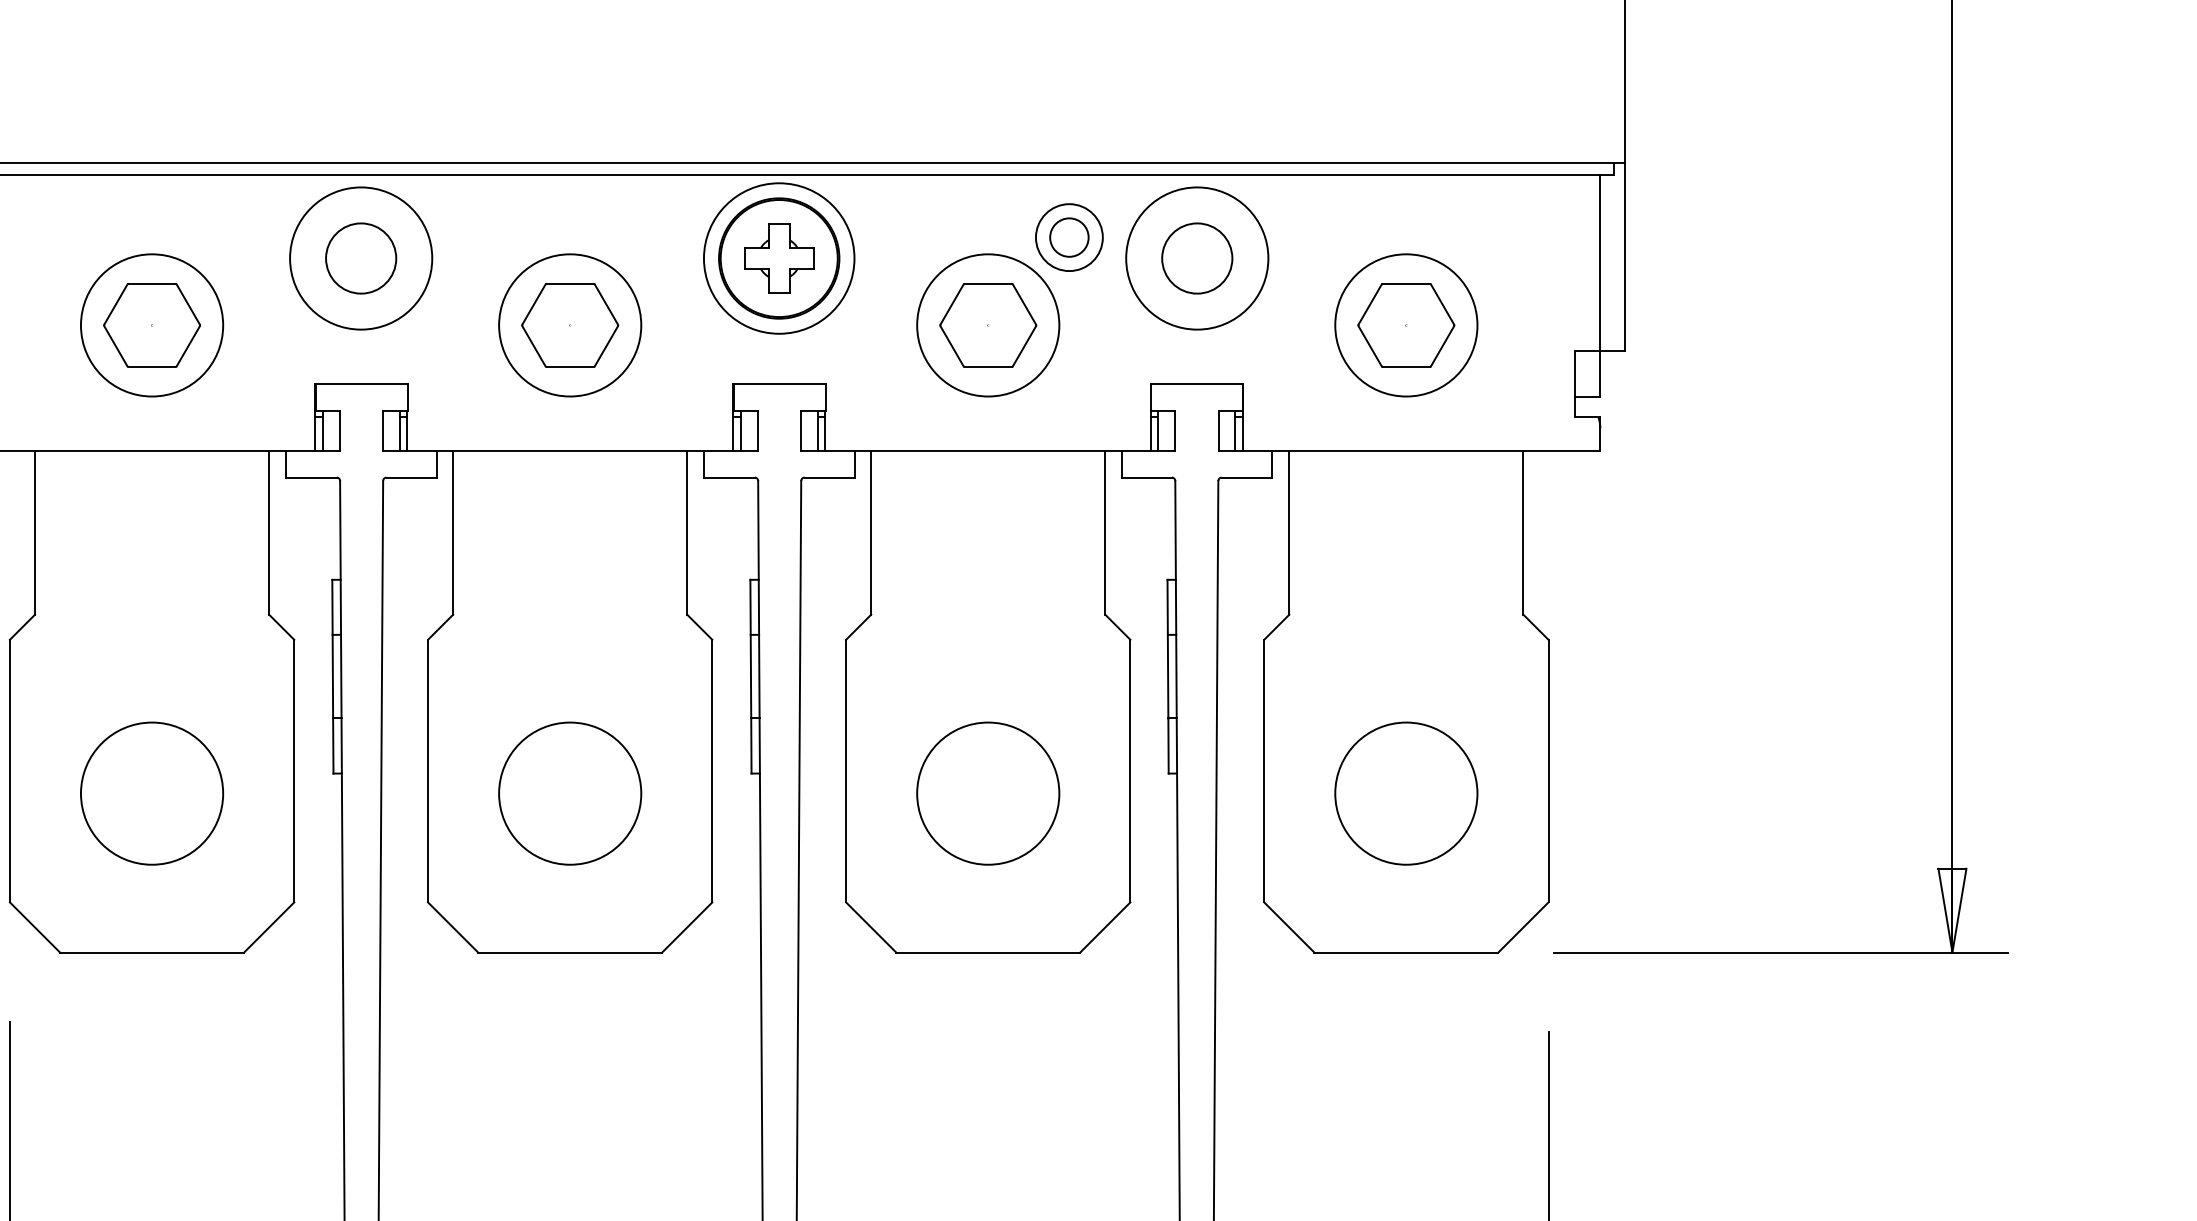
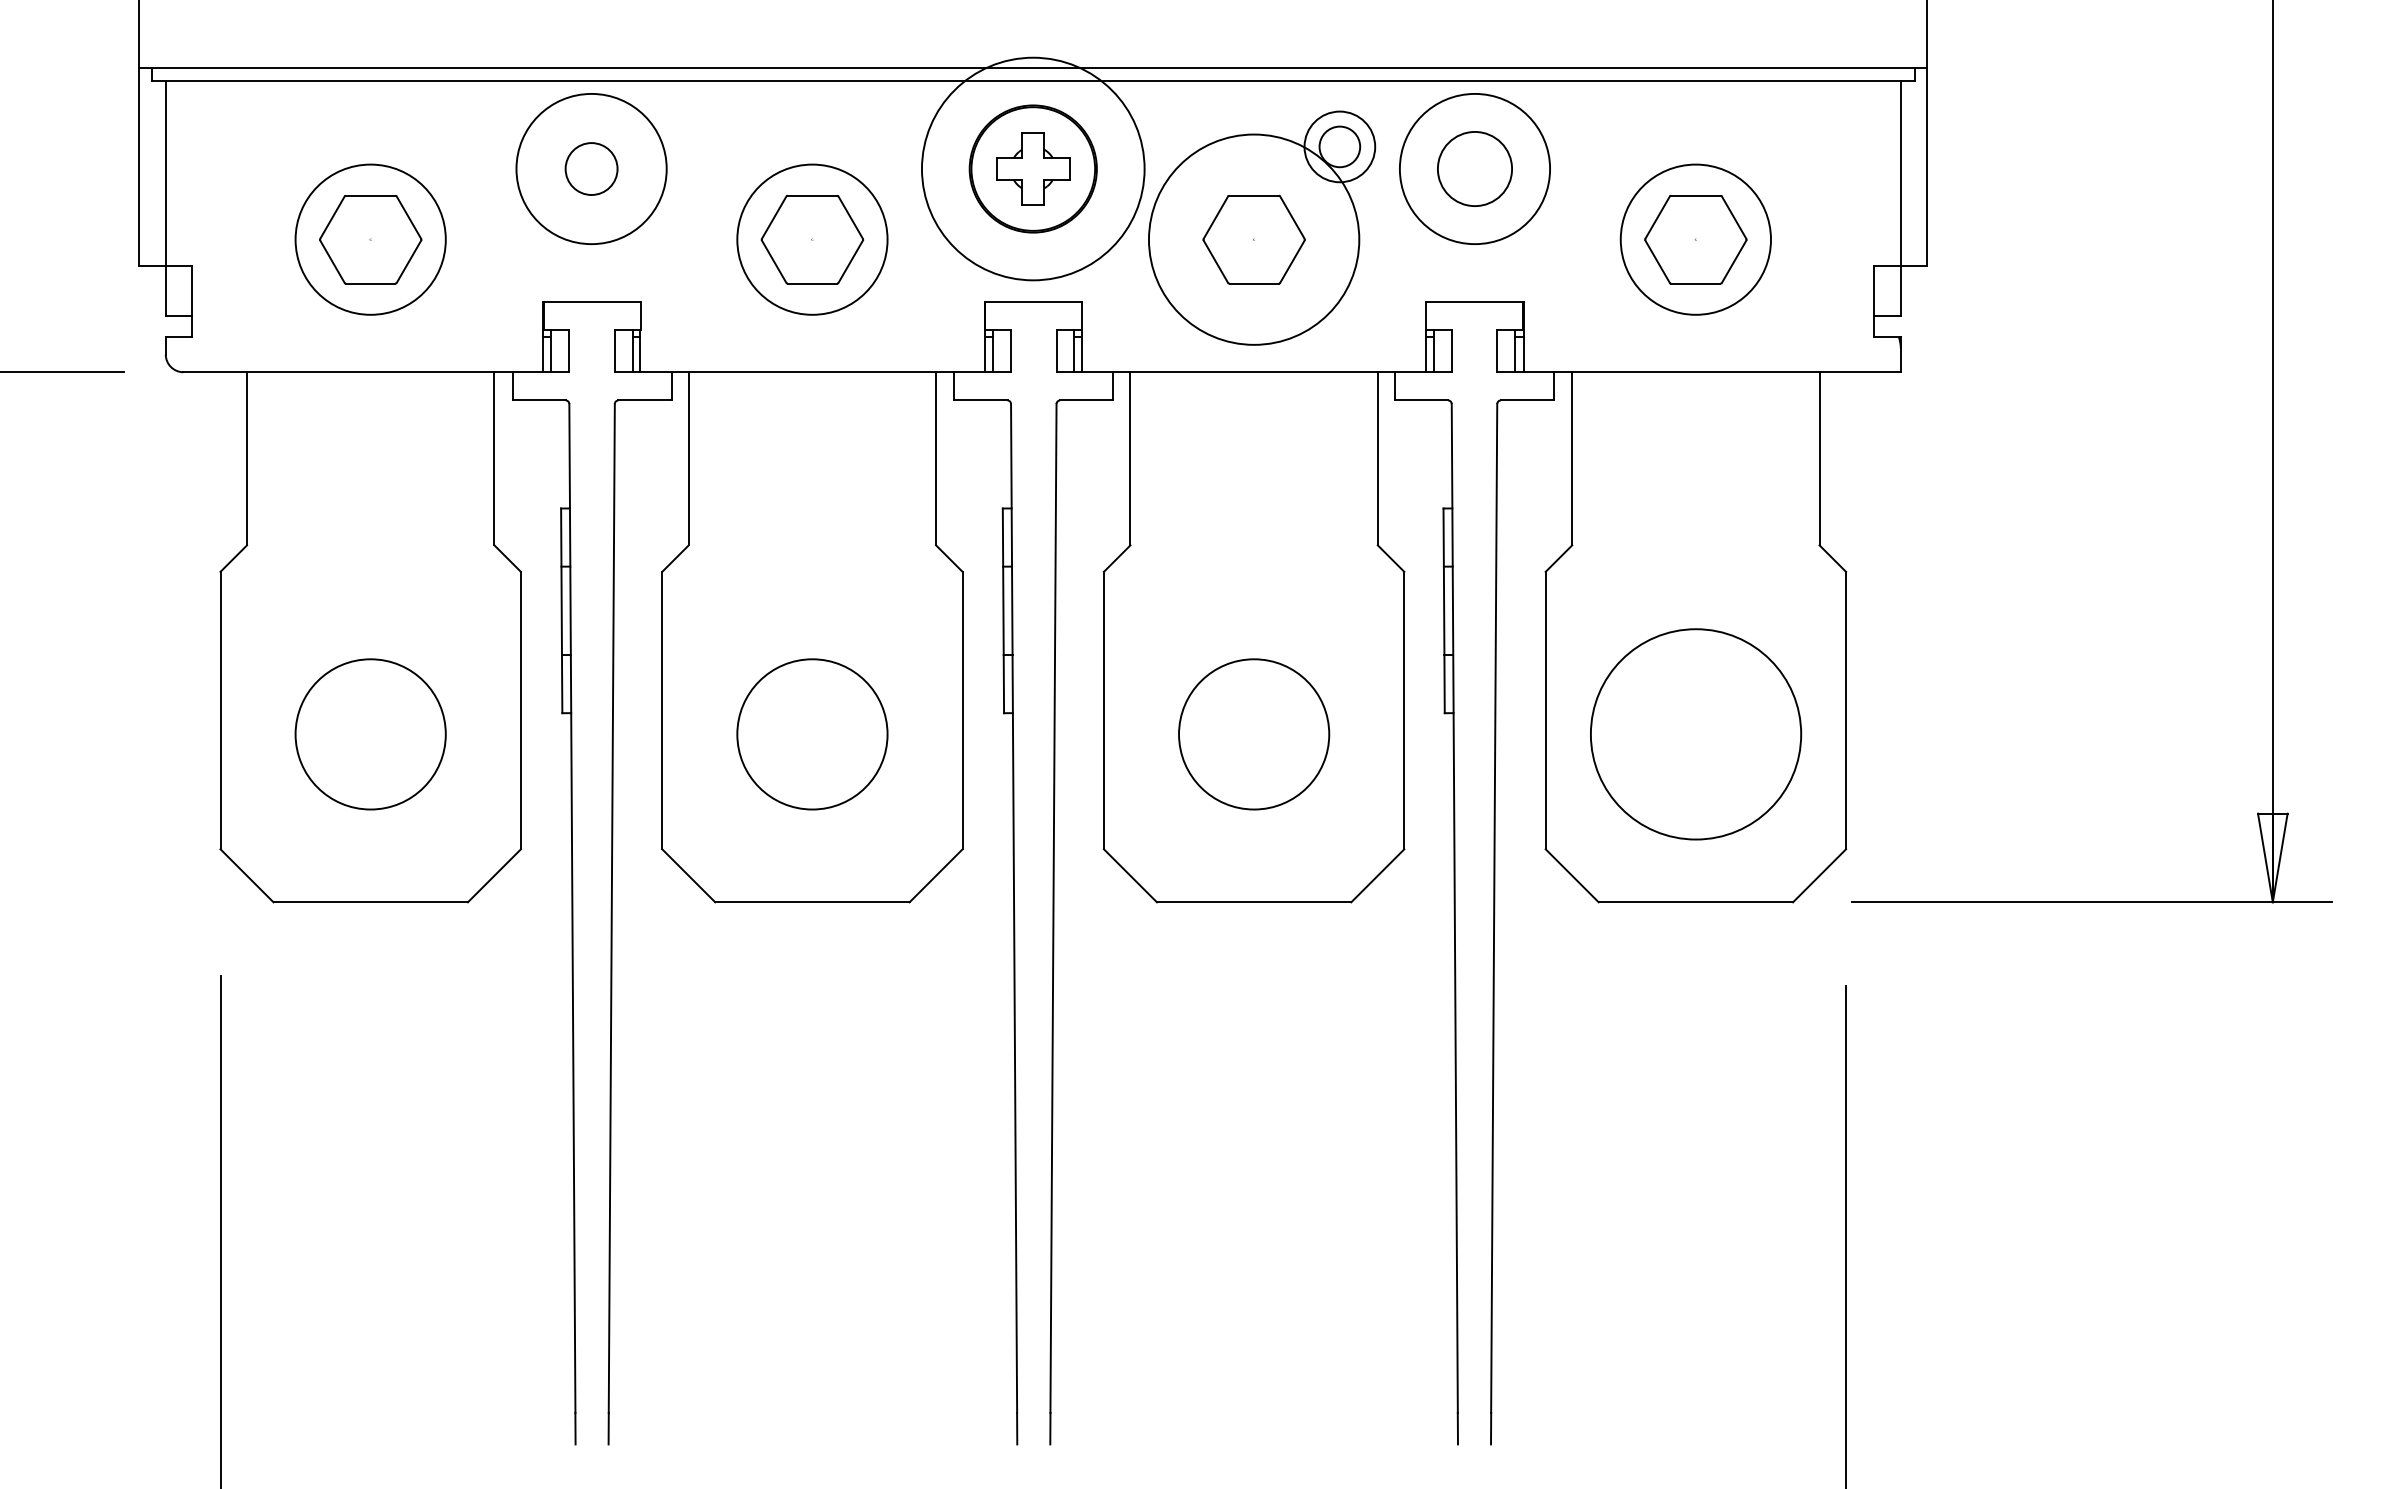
circle: (361, 258) -> (591, 168), size x0.7
circle: (778, 258) -> (1032, 168), size x1.4
circle: (988, 325) -> (1254, 239), size x1.4
circle: (1406, 793) -> (1695, 734), size x1.4

